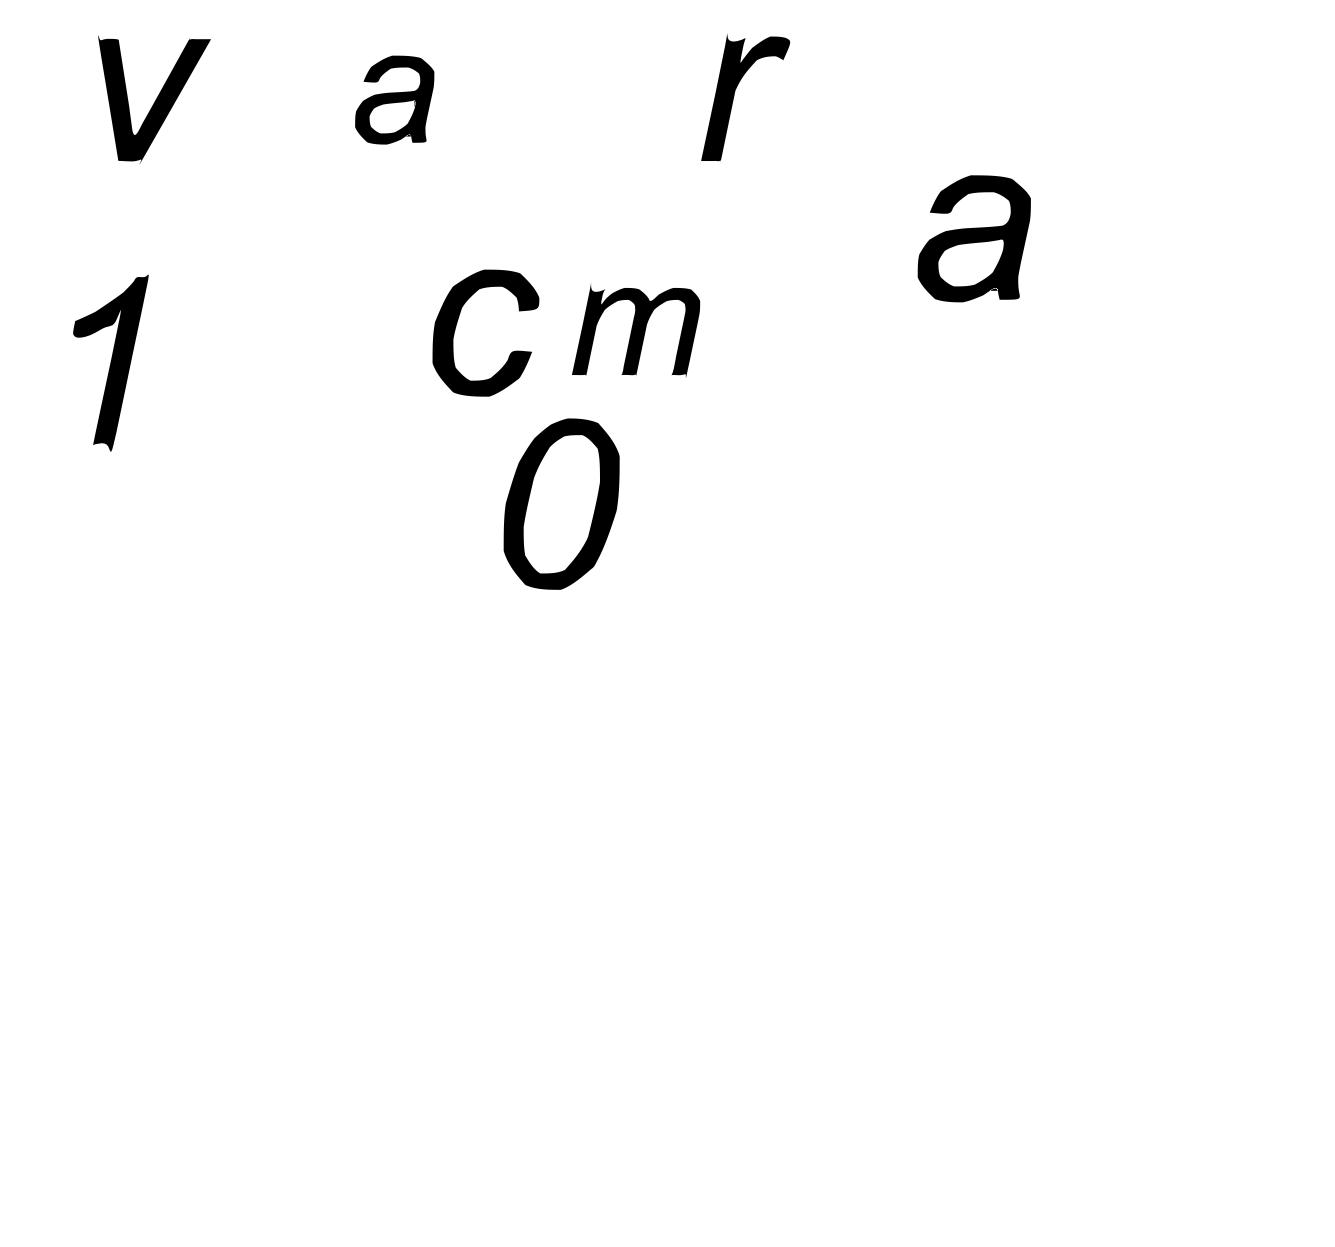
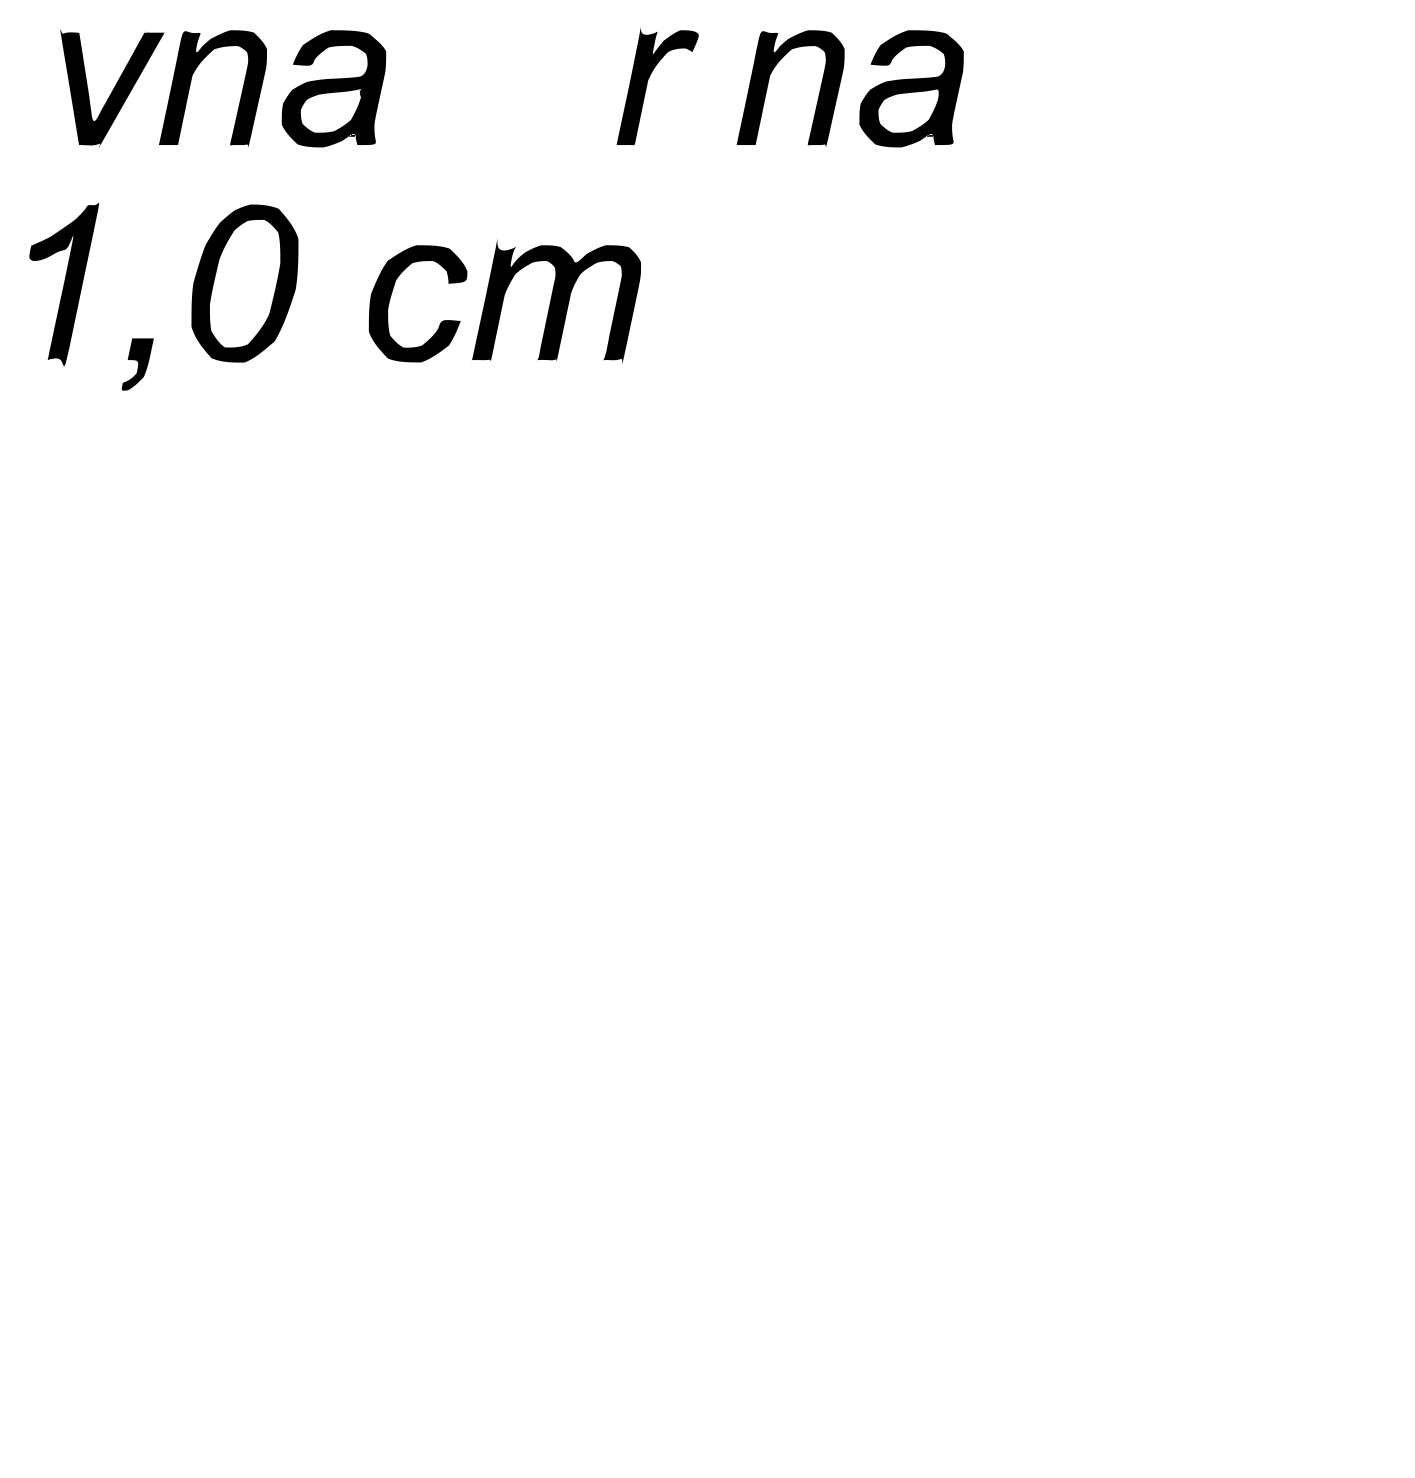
fill: (263, 99) -> (212, 88), added
part: (394, 99) -> (333, 88), size x1.43
fill: (888, 99) -> (789, 88), added
part: (974, 238) -> (911, 88), moved
part: (635, 330) -> (556, 301), size x1.43
part: (110, 363) -> (63, 284), moved
fill: (181, 398) -> (137, 364), added
part: (561, 504) -> (244, 283), moved

